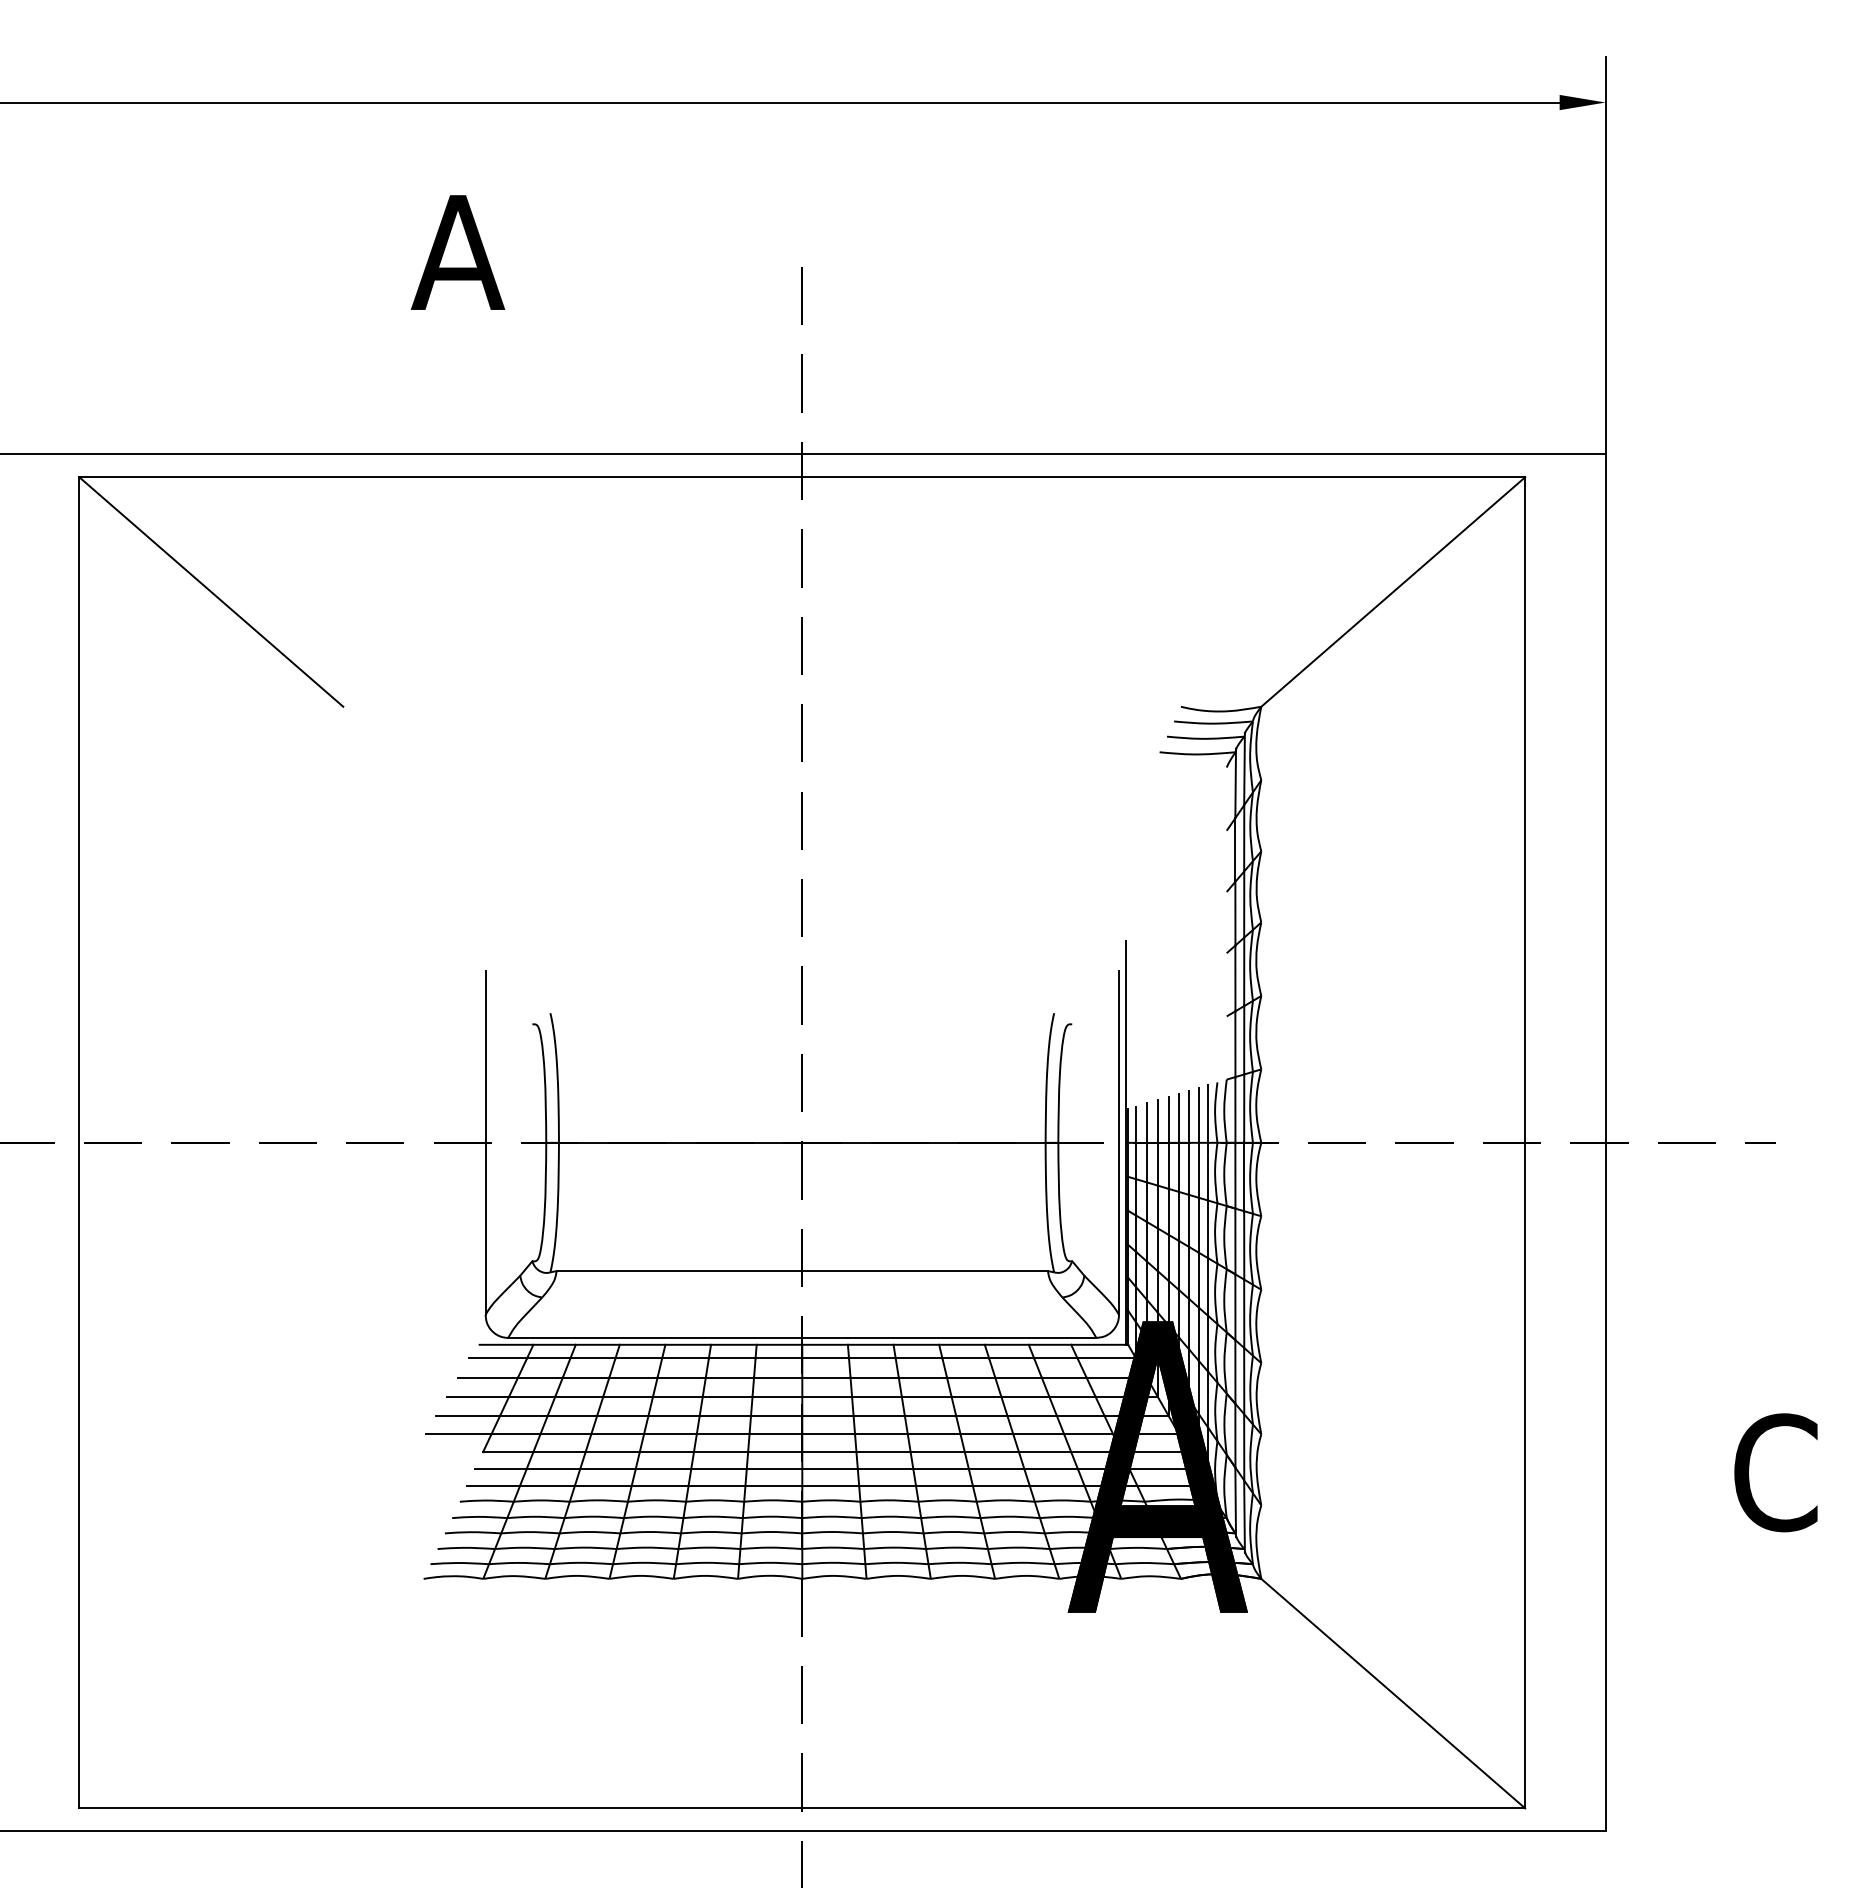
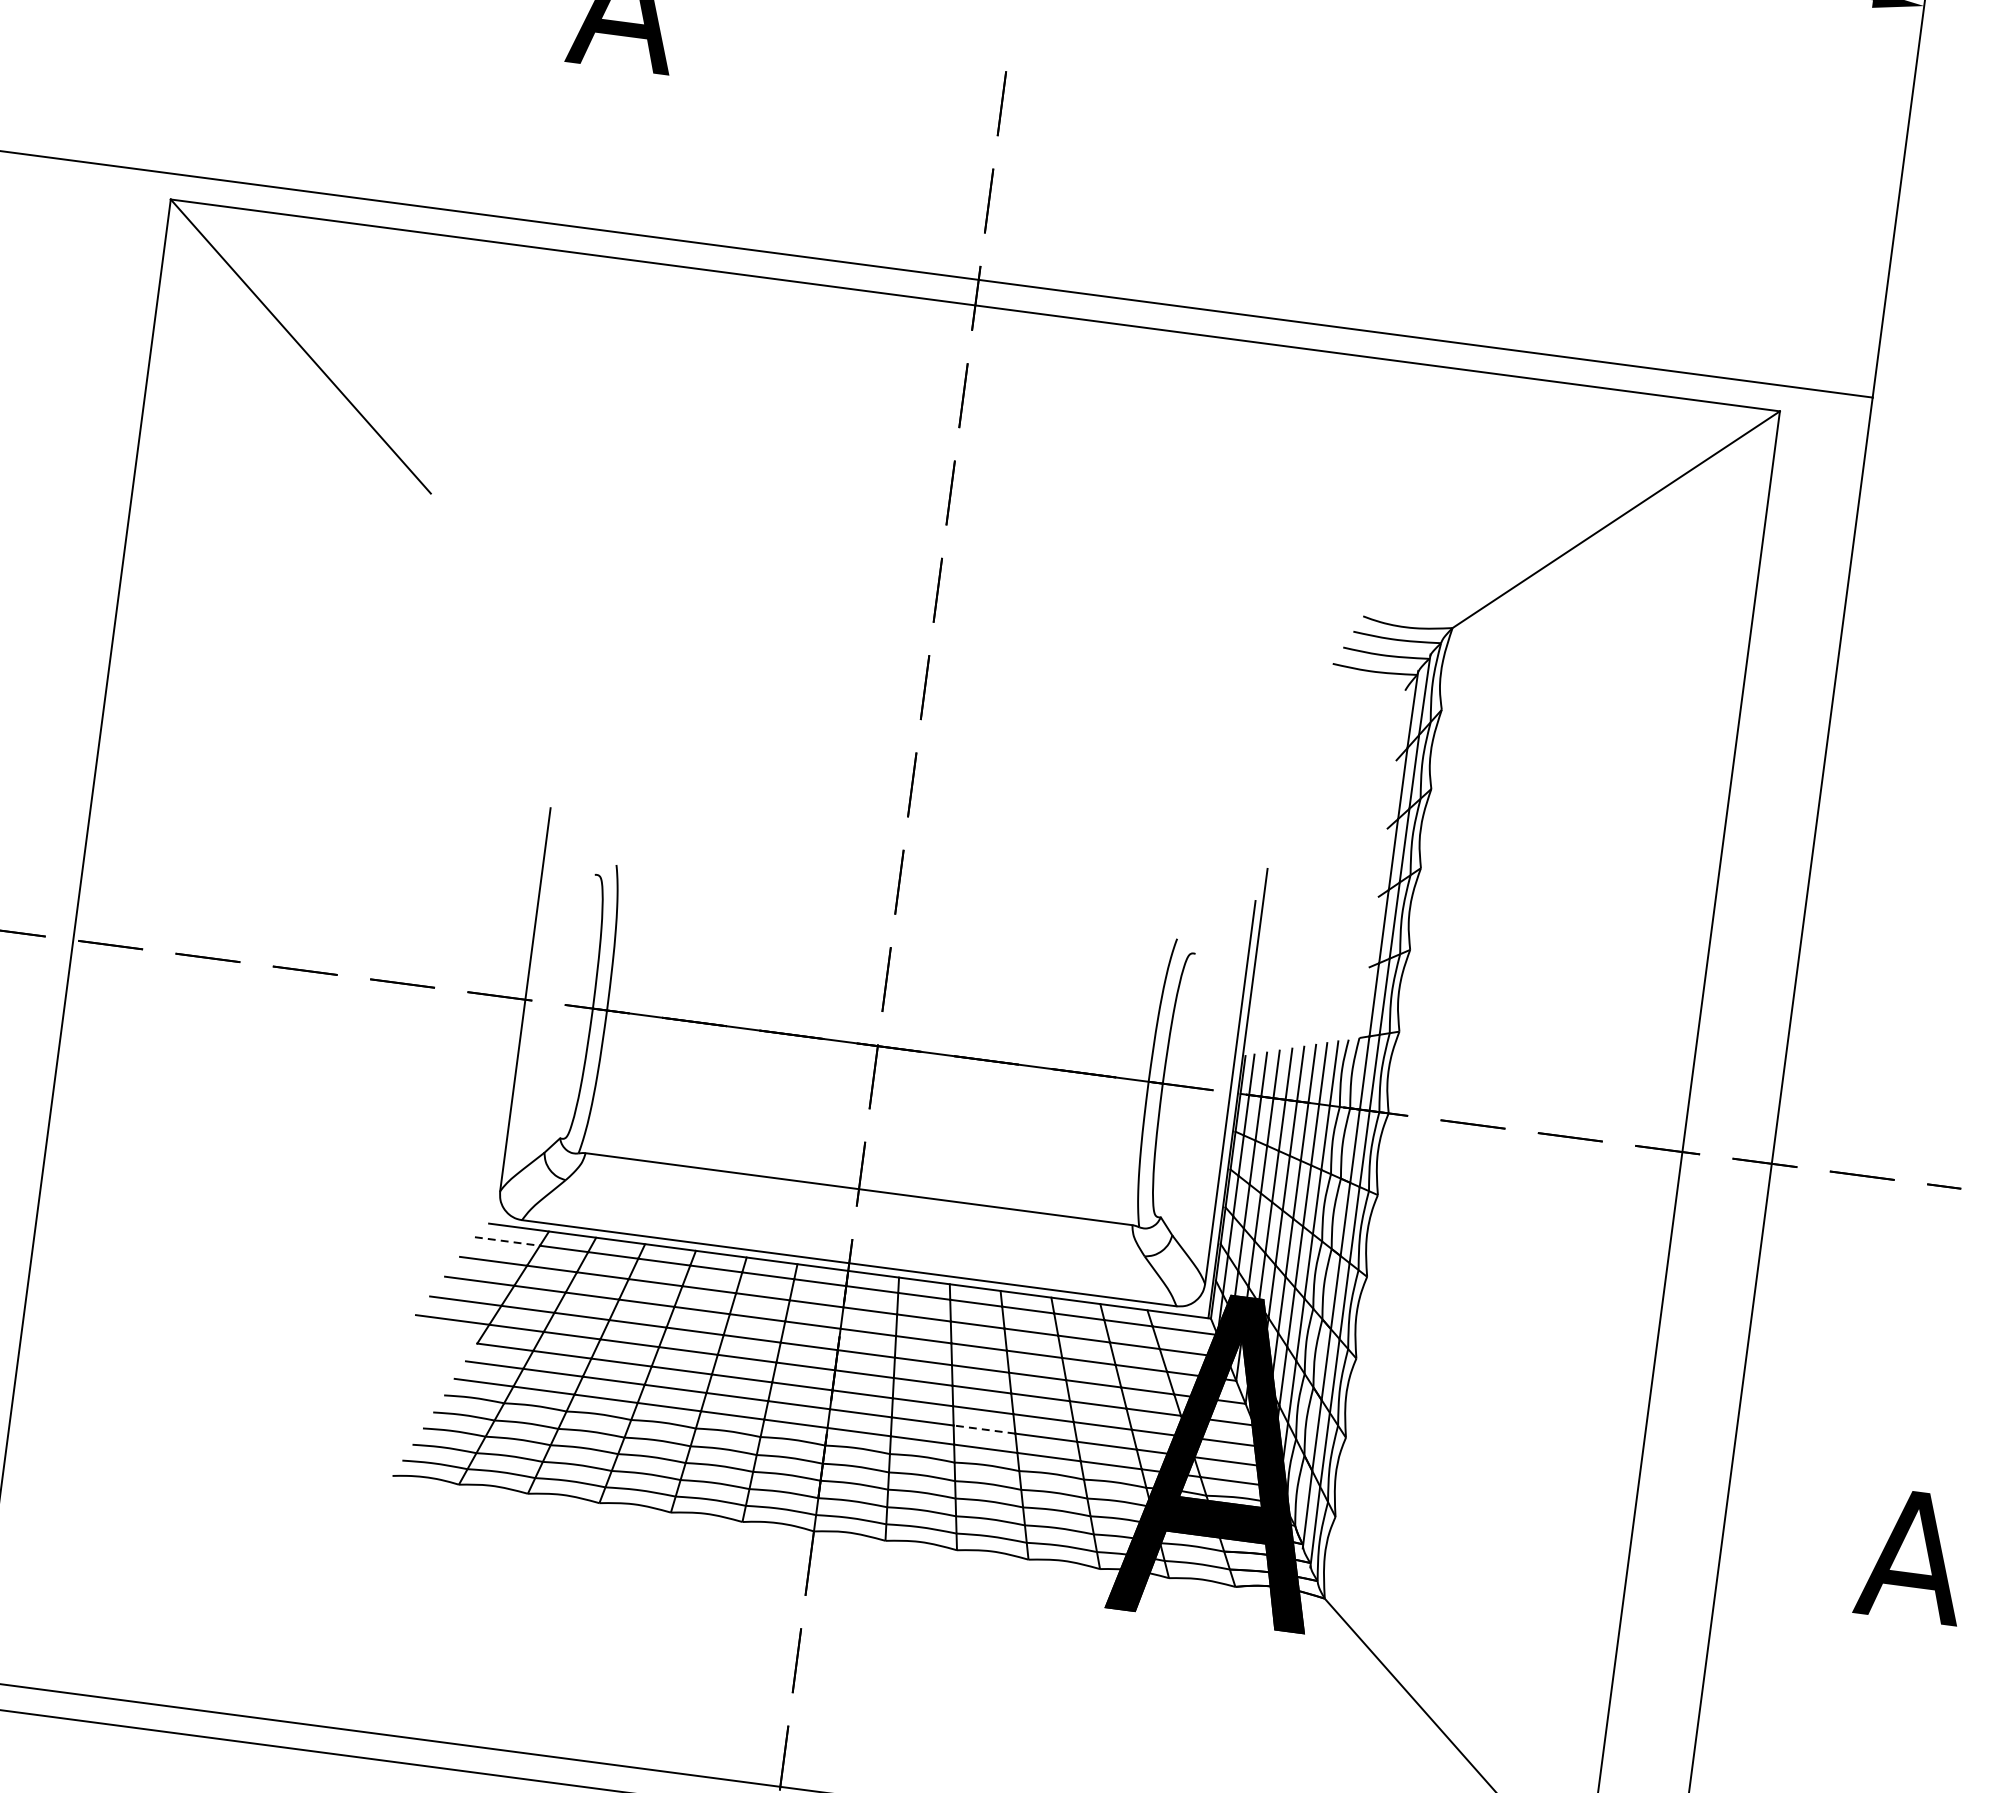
line: (498, 1358) -> (508, 1241), solid -> dashed
line: (941, 1469) -> (984, 1430), solid -> dashed
text: (1775, 1472) -> (1912, 1555), C -> A

